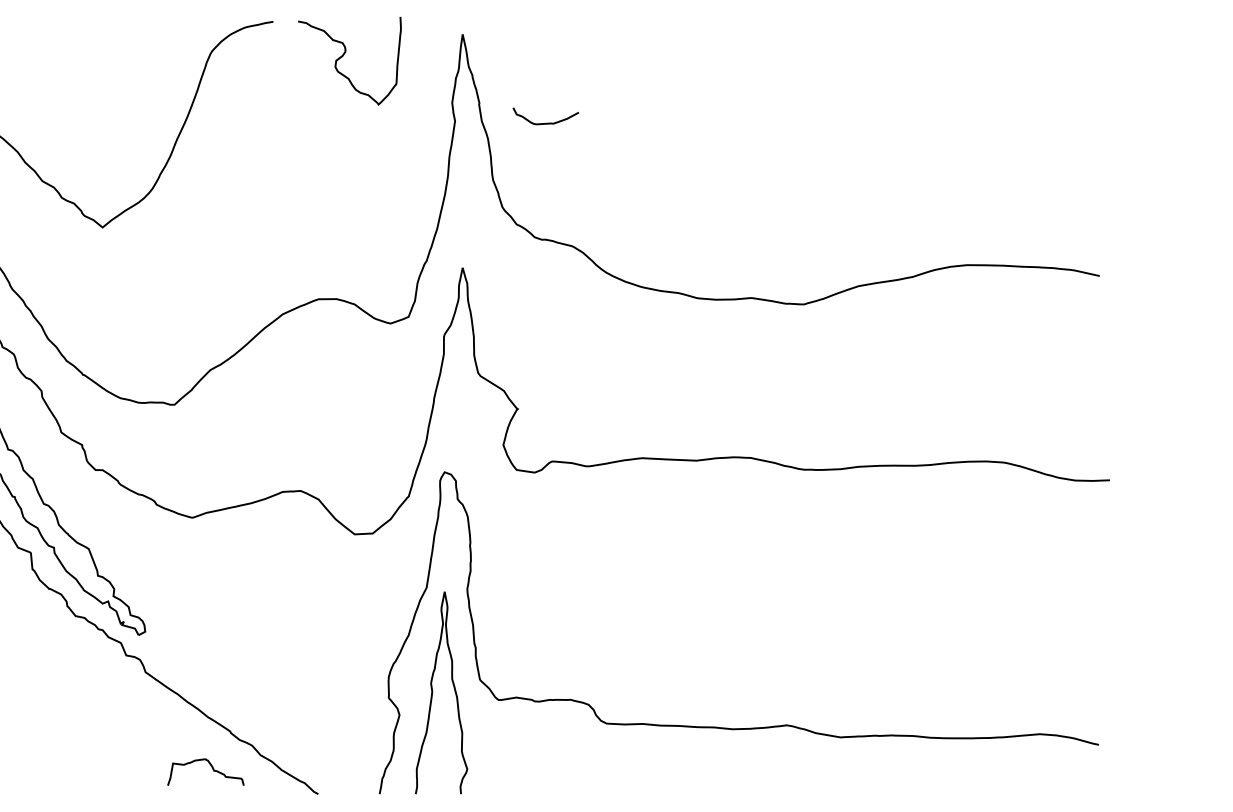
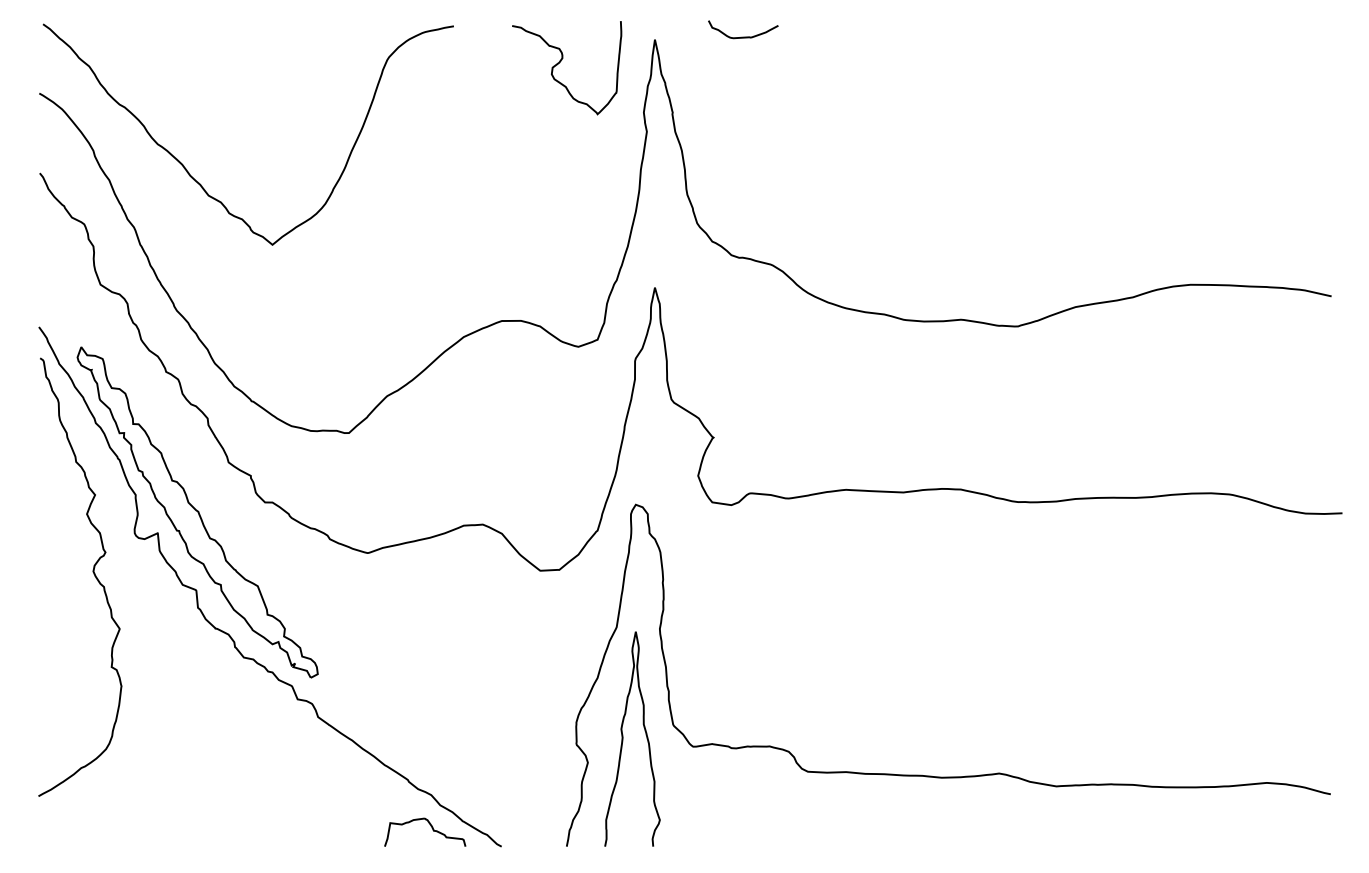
curve: (344, 54) -> (561, 61), moved
curve: (546, 122) -> (743, 36), moved
curve: (211, 768) -> (431, 828), moved

